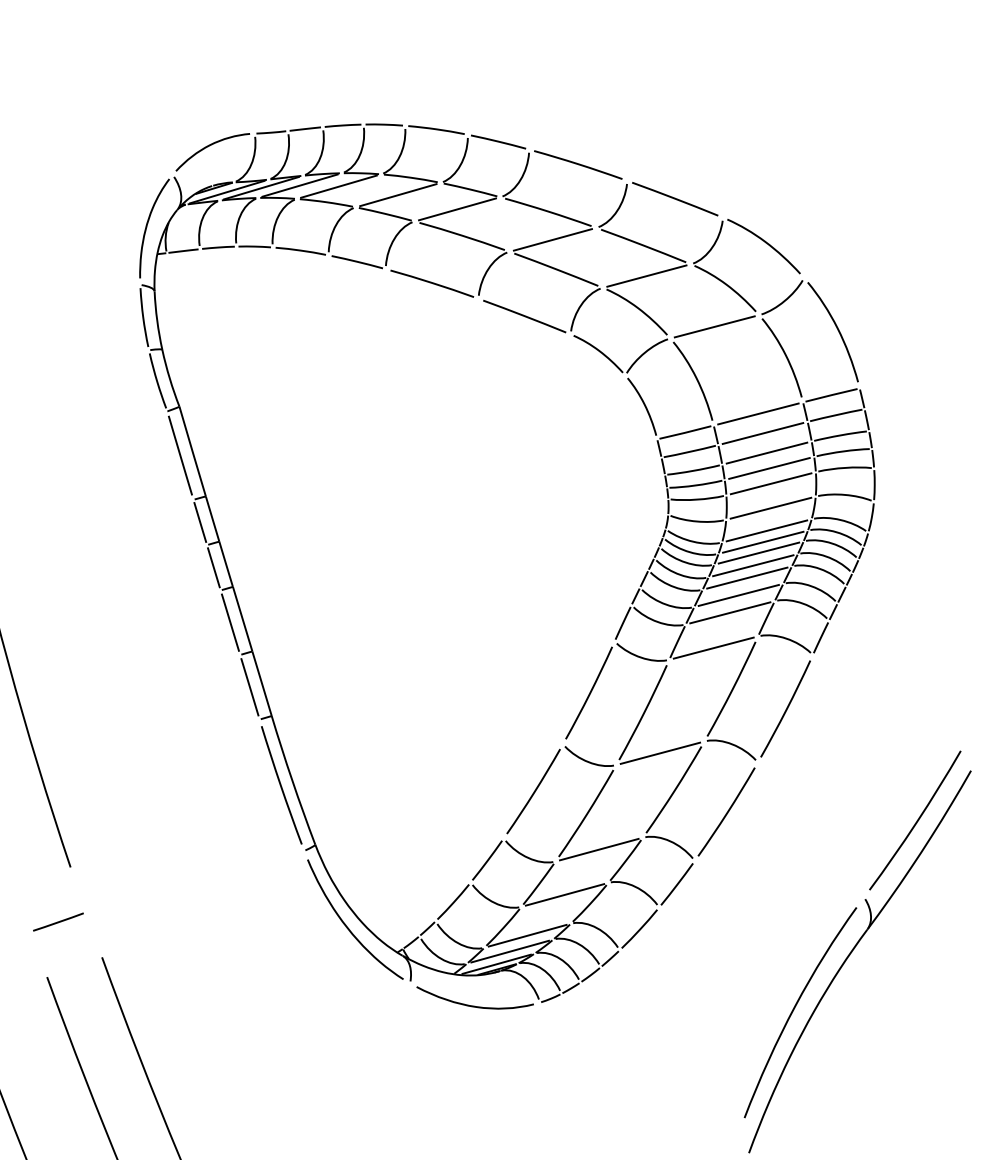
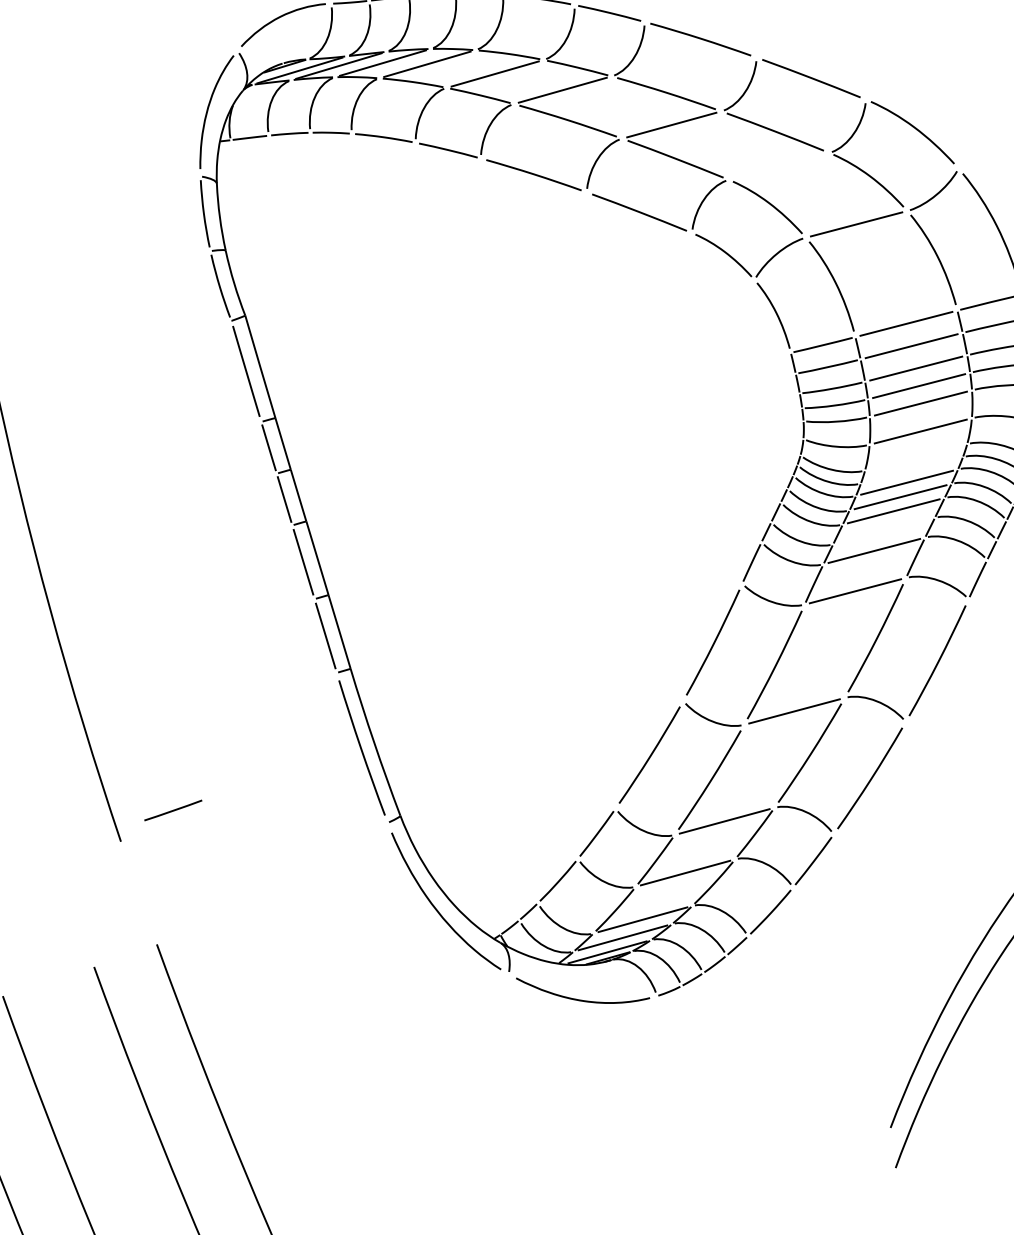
line: (646, 275) -> (778, 165), removed
line: (766, 530) -> (915, 456), removed
line: (763, 541) -> (912, 469), removed
line: (738, 594) -> (883, 530), removed
line: (58, 921) -> (173, 809), moved

